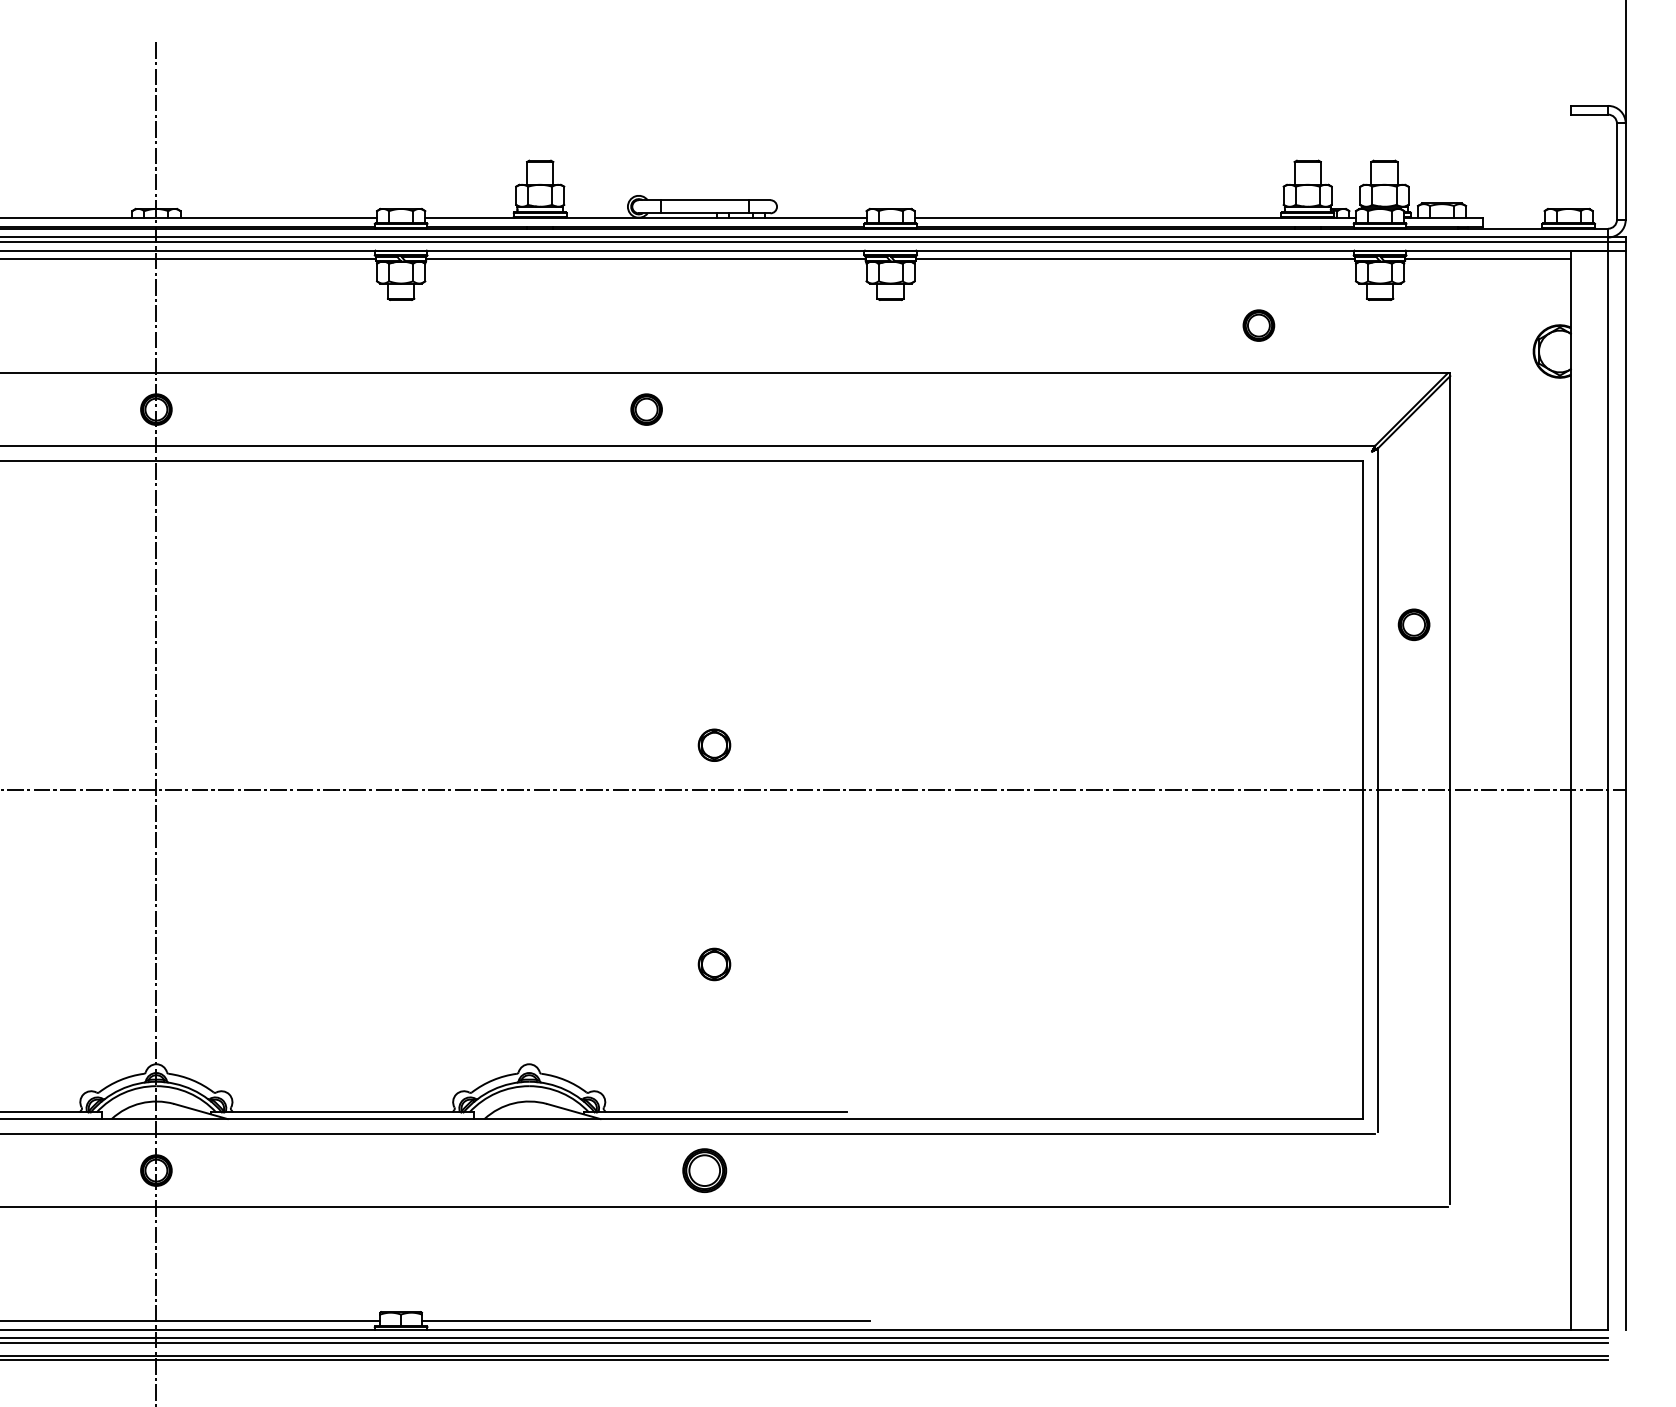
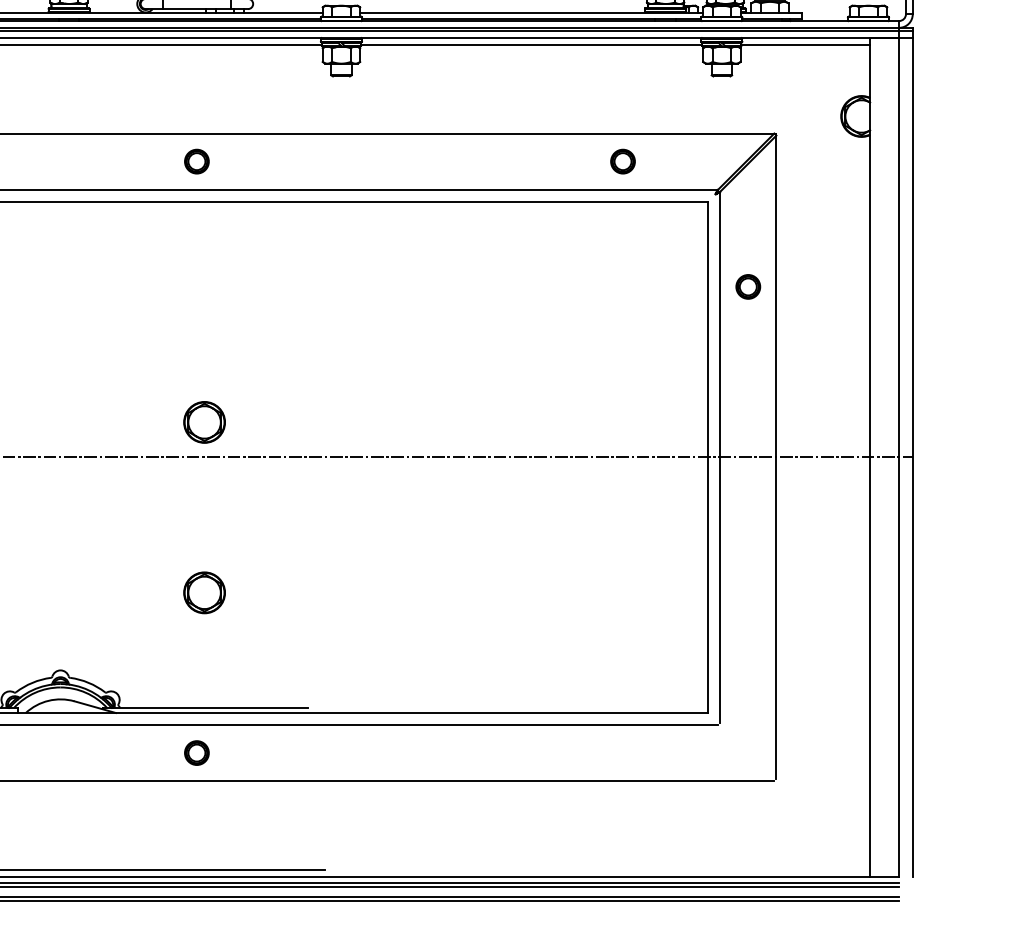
part: (1258, 325) -> (622, 161), moved
part: (646, 409) -> (196, 161), moved
part: (1413, 624) -> (747, 286), moved
part: (714, 745) -> (204, 422), size x1.67
part: (714, 964) -> (204, 592), size x1.67
part: (704, 1170) -> (196, 752), size x0.71

